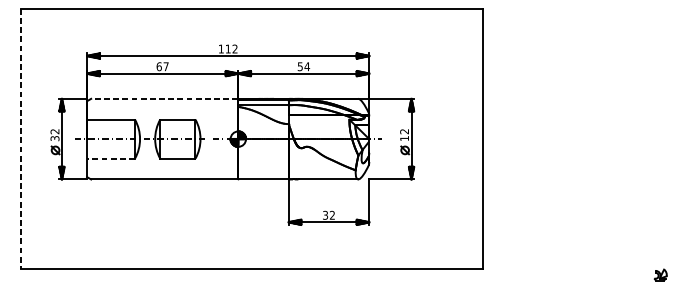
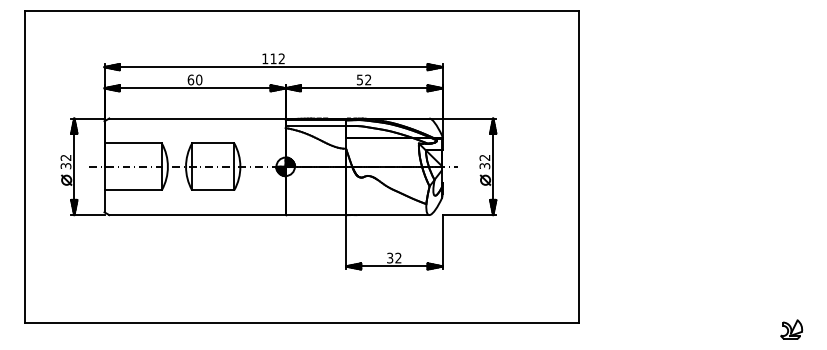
text: (166, 66) -> (199, 79), 67 -> 60
text: (306, 66) -> (367, 79), 54 -> 52
line: (164, 98) -> (197, 118), dashed -> solid
text: (404, 138) -> (484, 166), 12 -> 32
line: (20, 139) -> (24, 167), dashed -> solid
line: (111, 158) -> (133, 190), dashed -> solid
part: (660, 274) -> (791, 329), size x1.43

